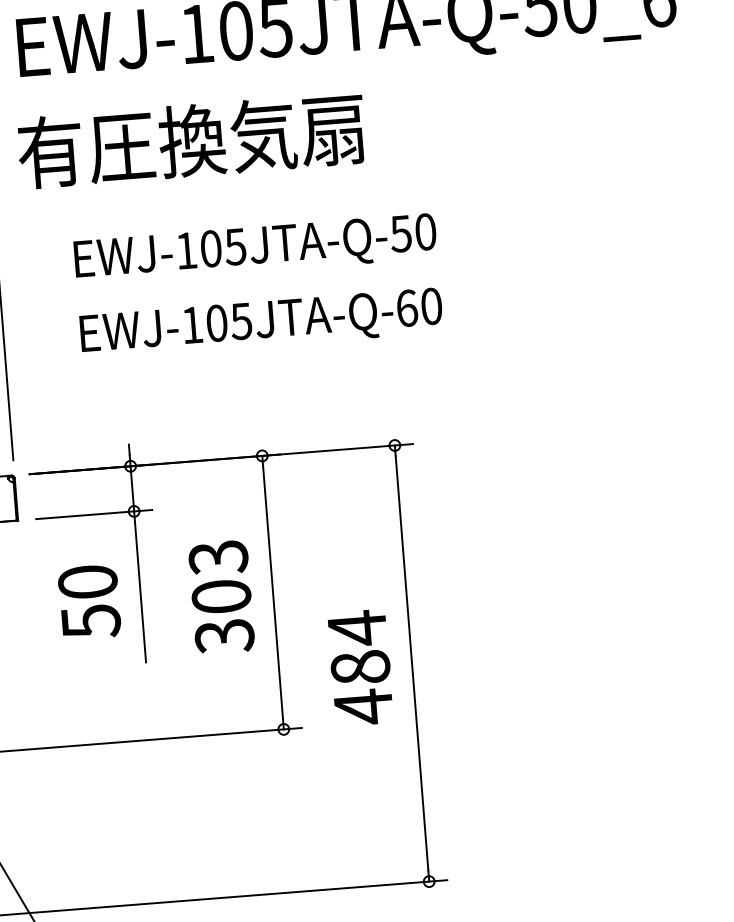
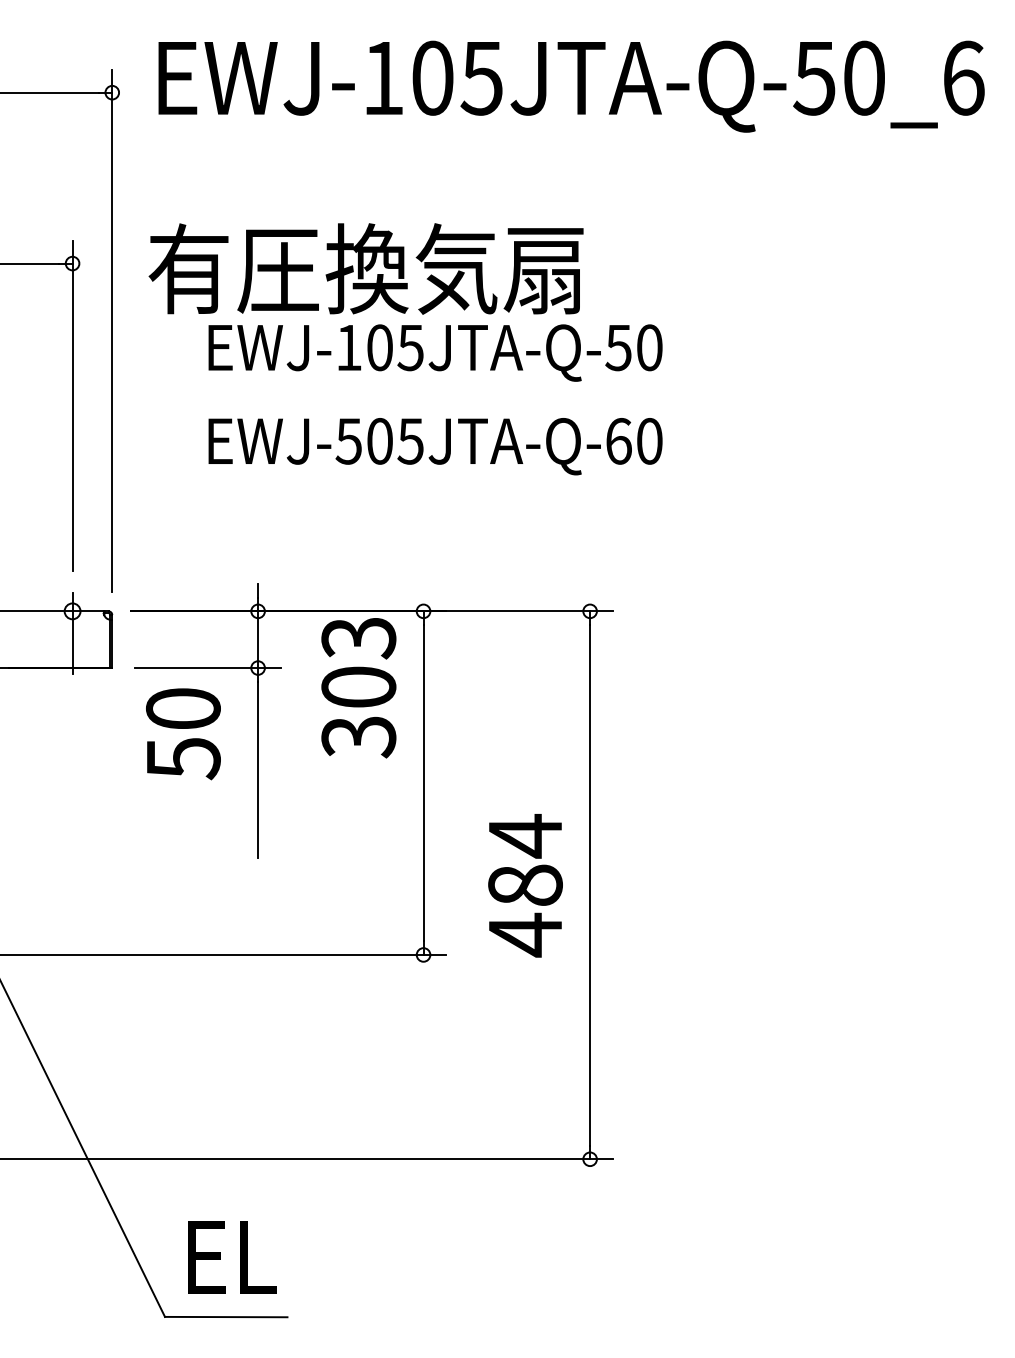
text: (190, 140) -> (365, 268), moved
text: (191, 325) -> (348, 441), EWJ-105JTA-Q-60 -> EWJ-505JTA-Q-60
text: (221, 597) -> (358, 688), moved
text: (89, 602) -> (183, 734), moved

